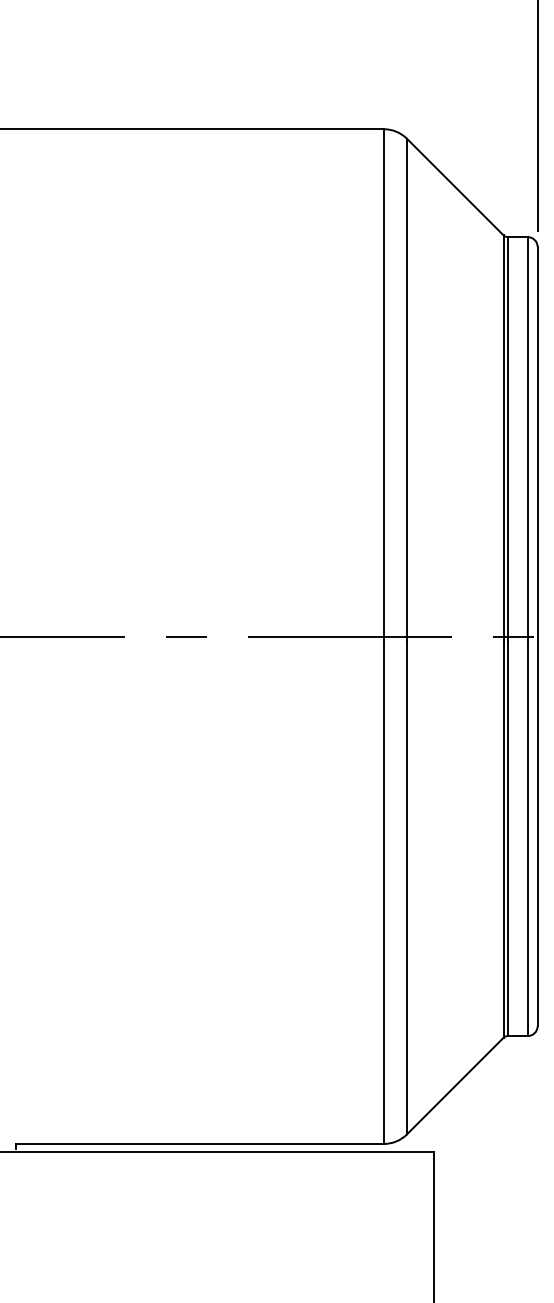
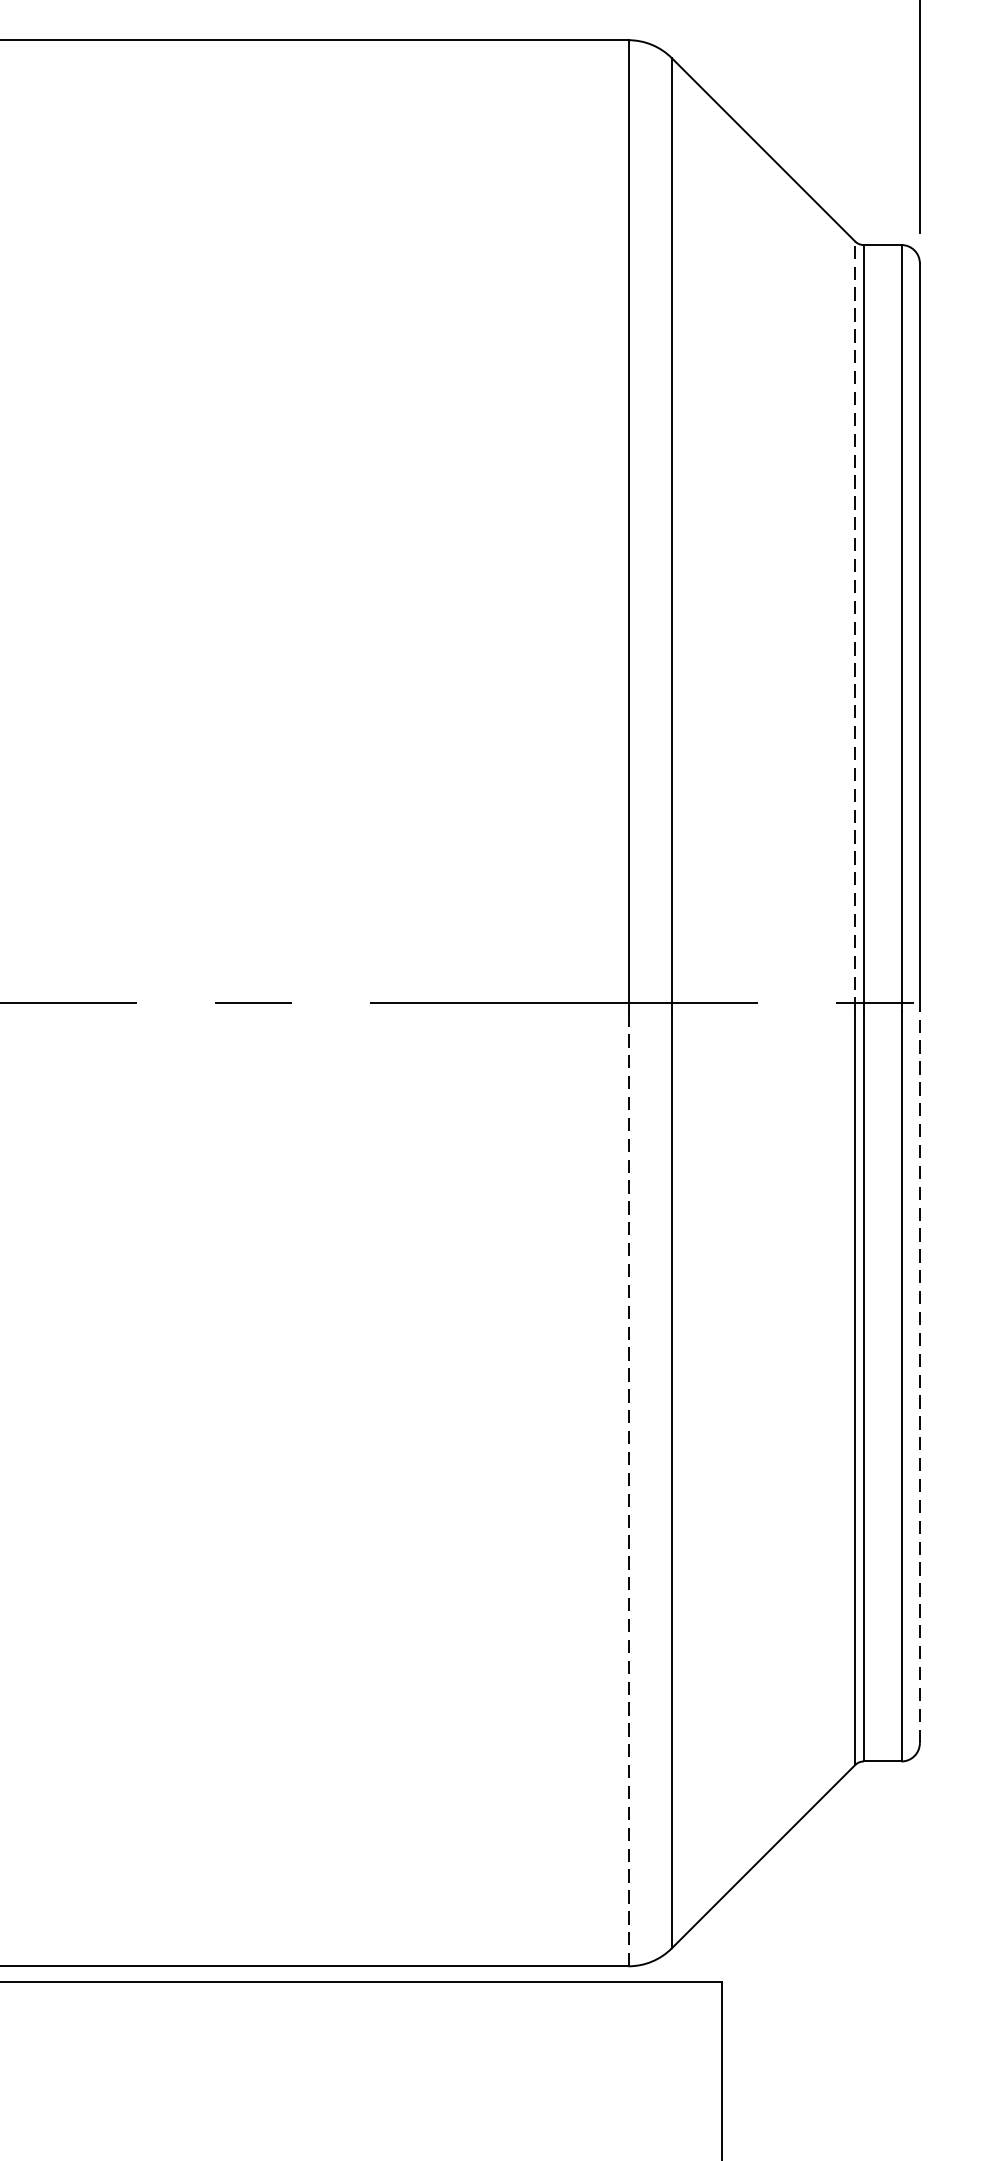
line: (503, 437) -> (855, 625), solid -> dashed
line: (537, 833) -> (919, 1377), solid -> dashed
line: (384, 892) -> (629, 1489), solid -> dashed

